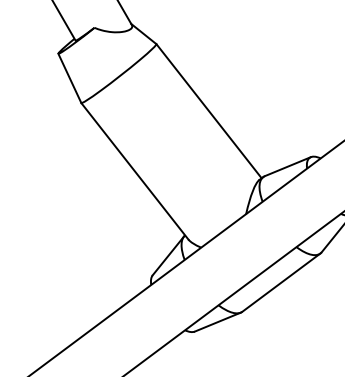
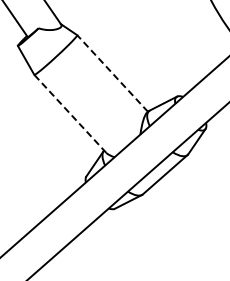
line: (208, 111) -> (112, 73), solid -> dashed
line: (135, 170) -> (70, 113), solid -> dashed

